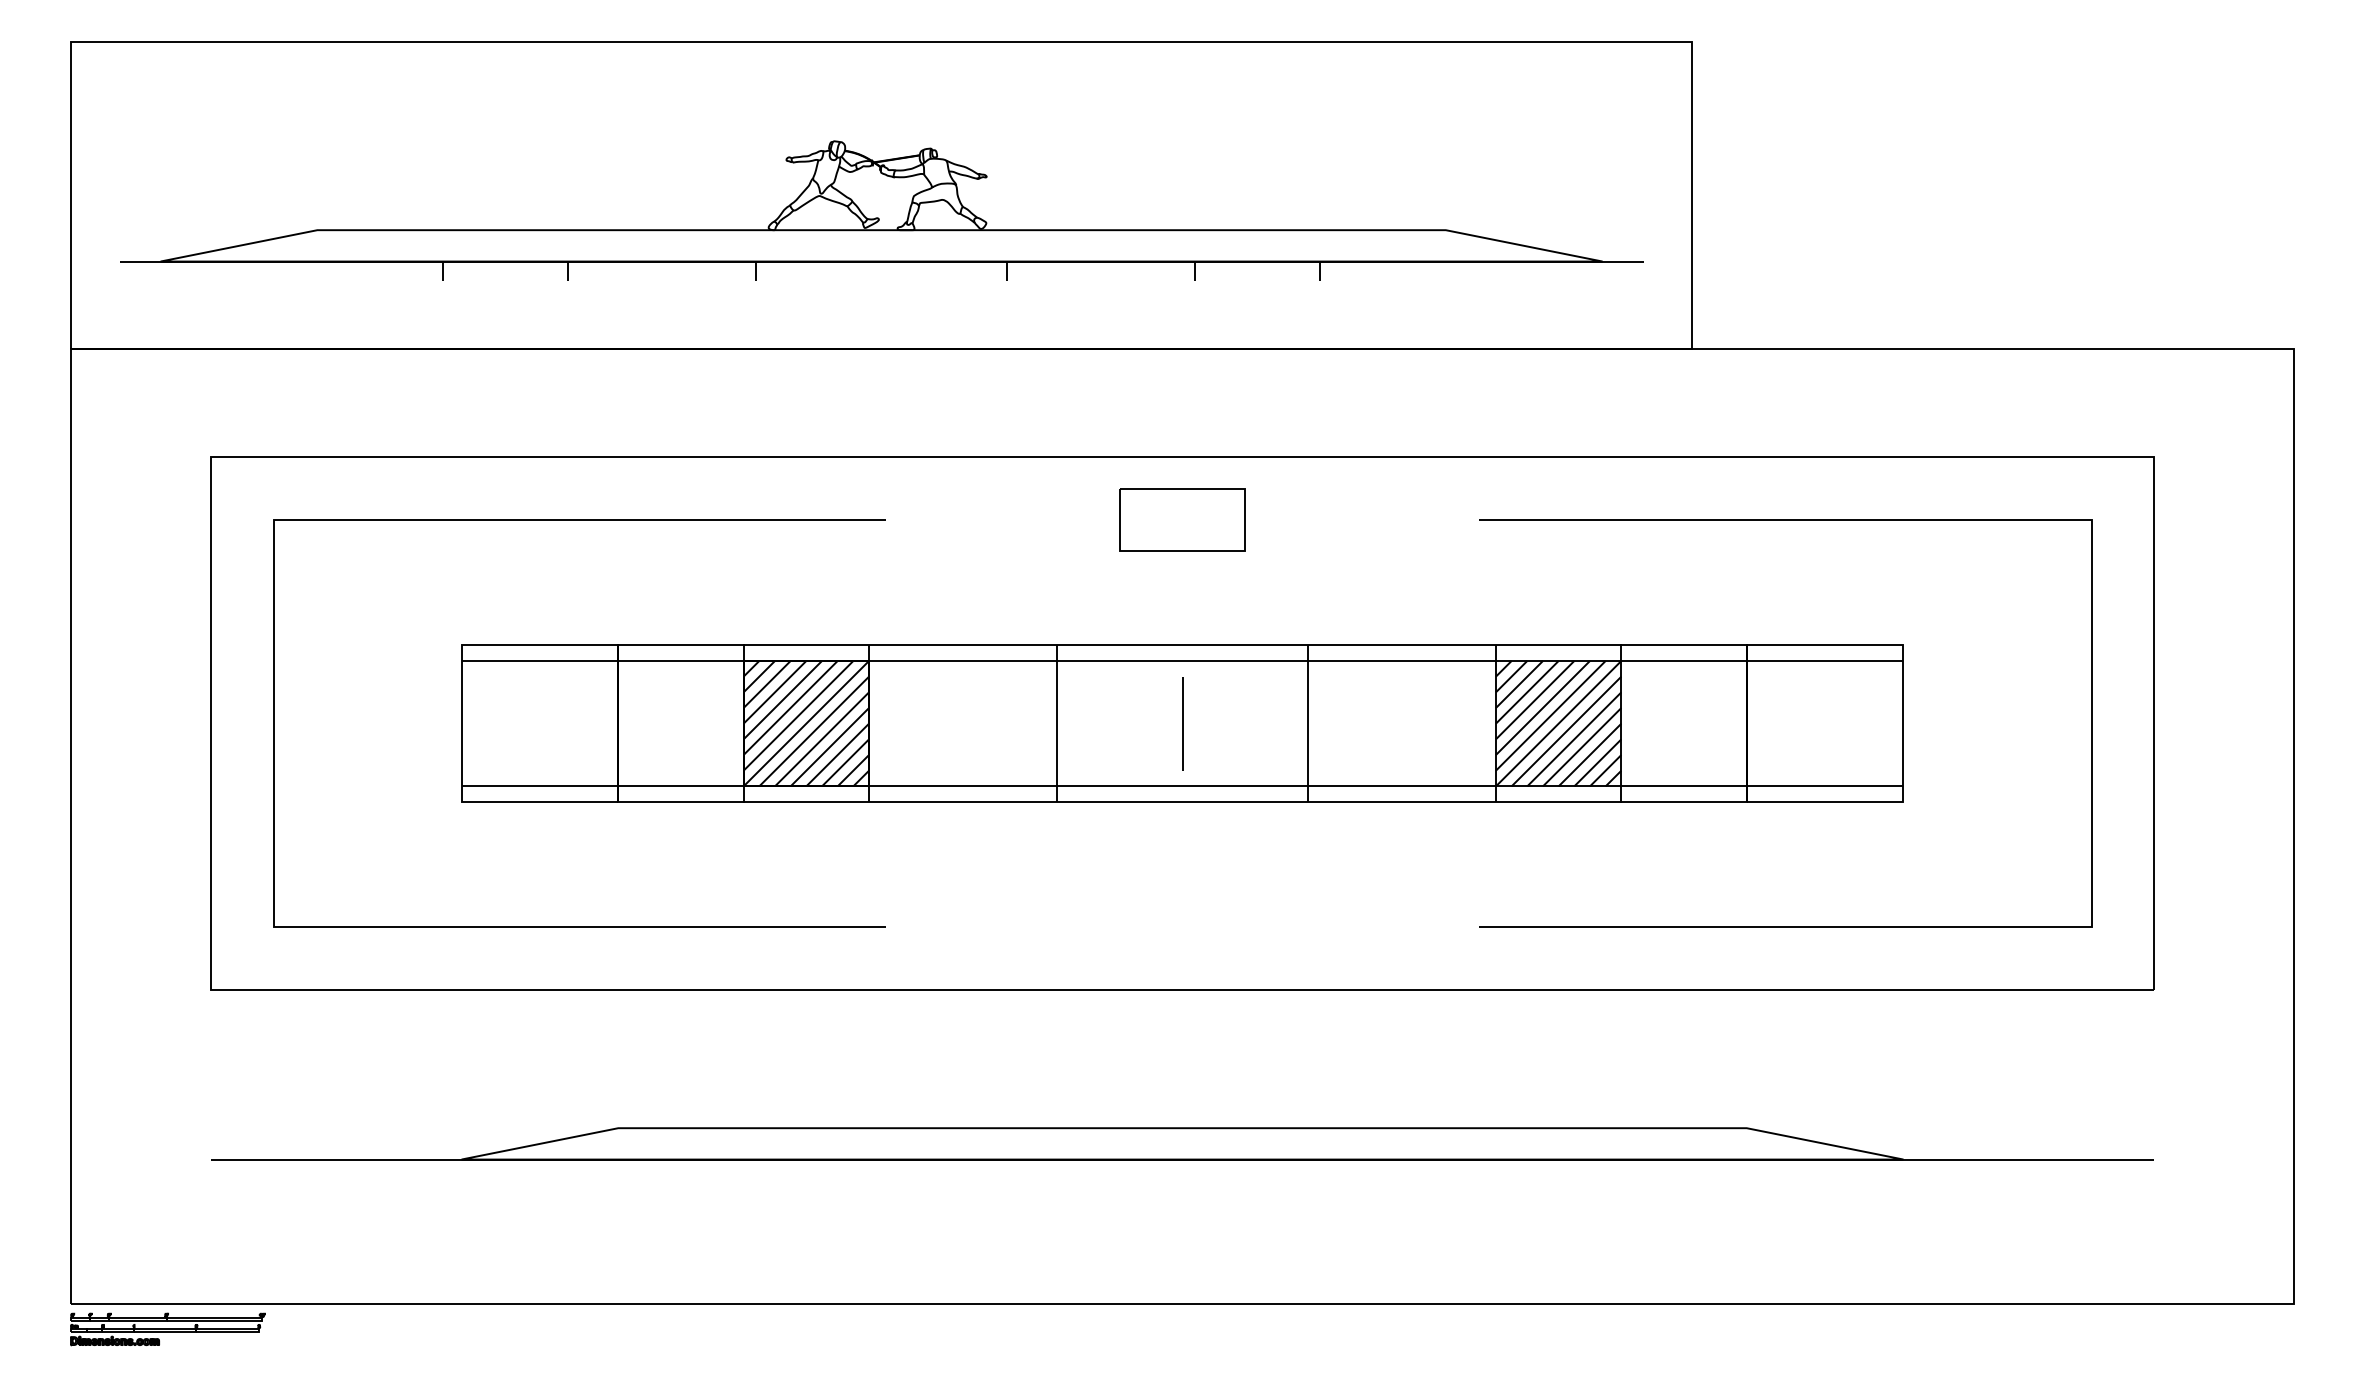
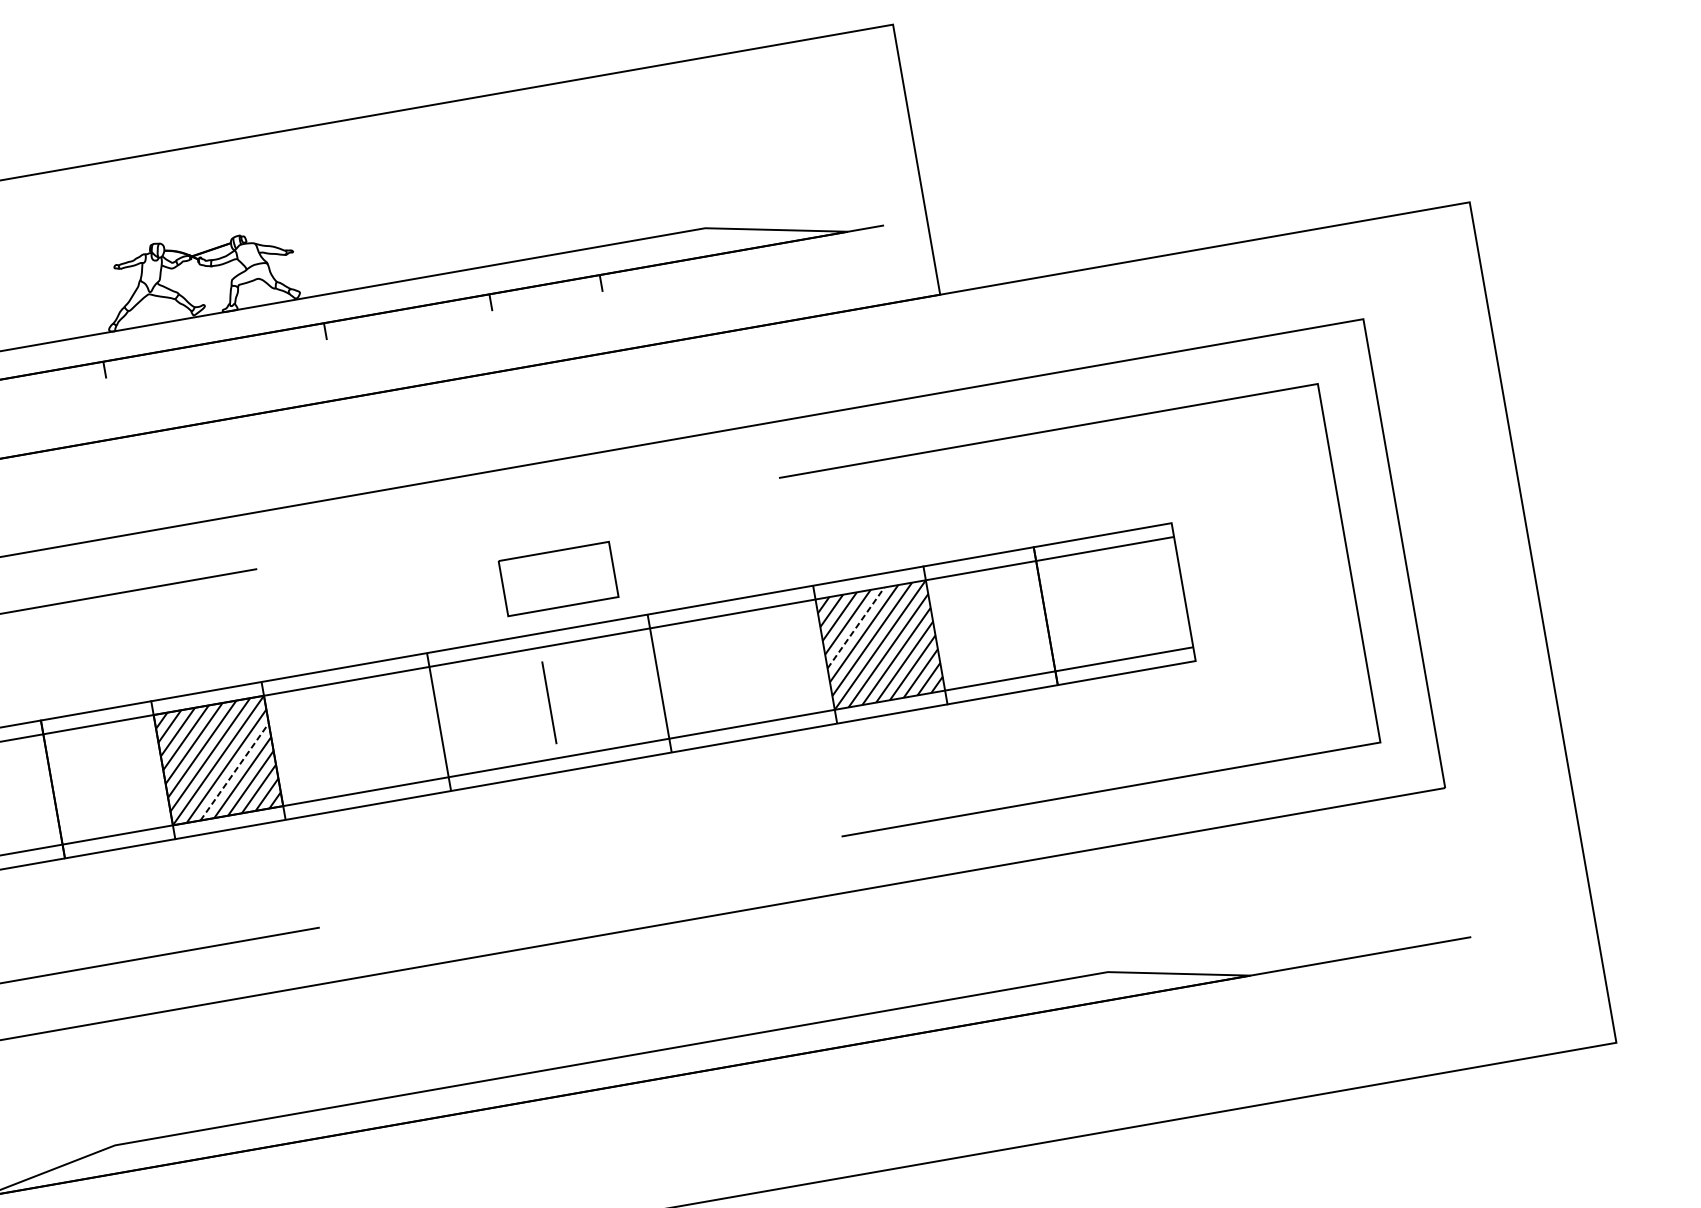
part: (1182, 519) -> (558, 578), moved
line: (1535, 699) -> (856, 627), solid -> dashed
line: (822, 738) -> (234, 771), solid -> dashed

